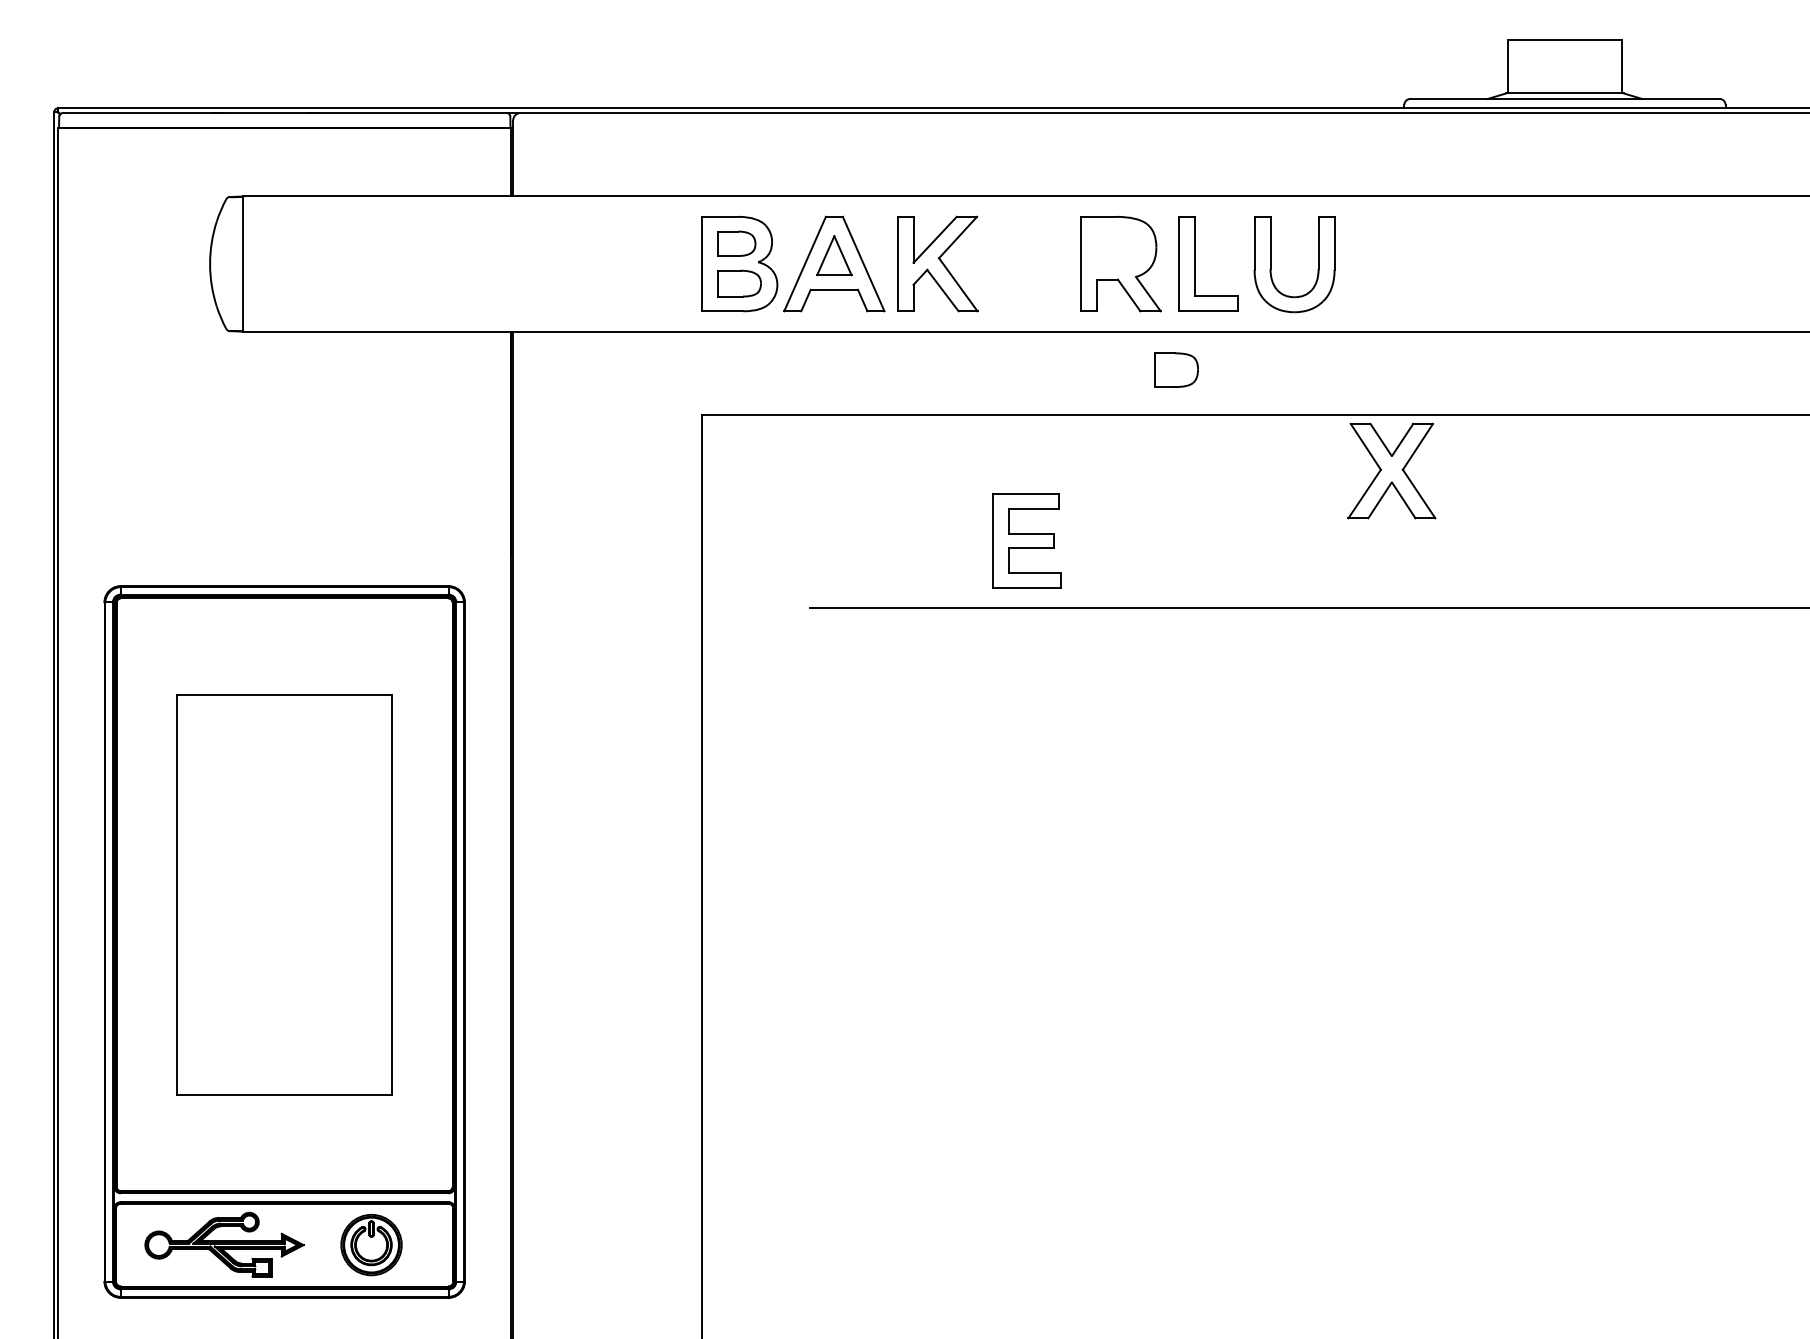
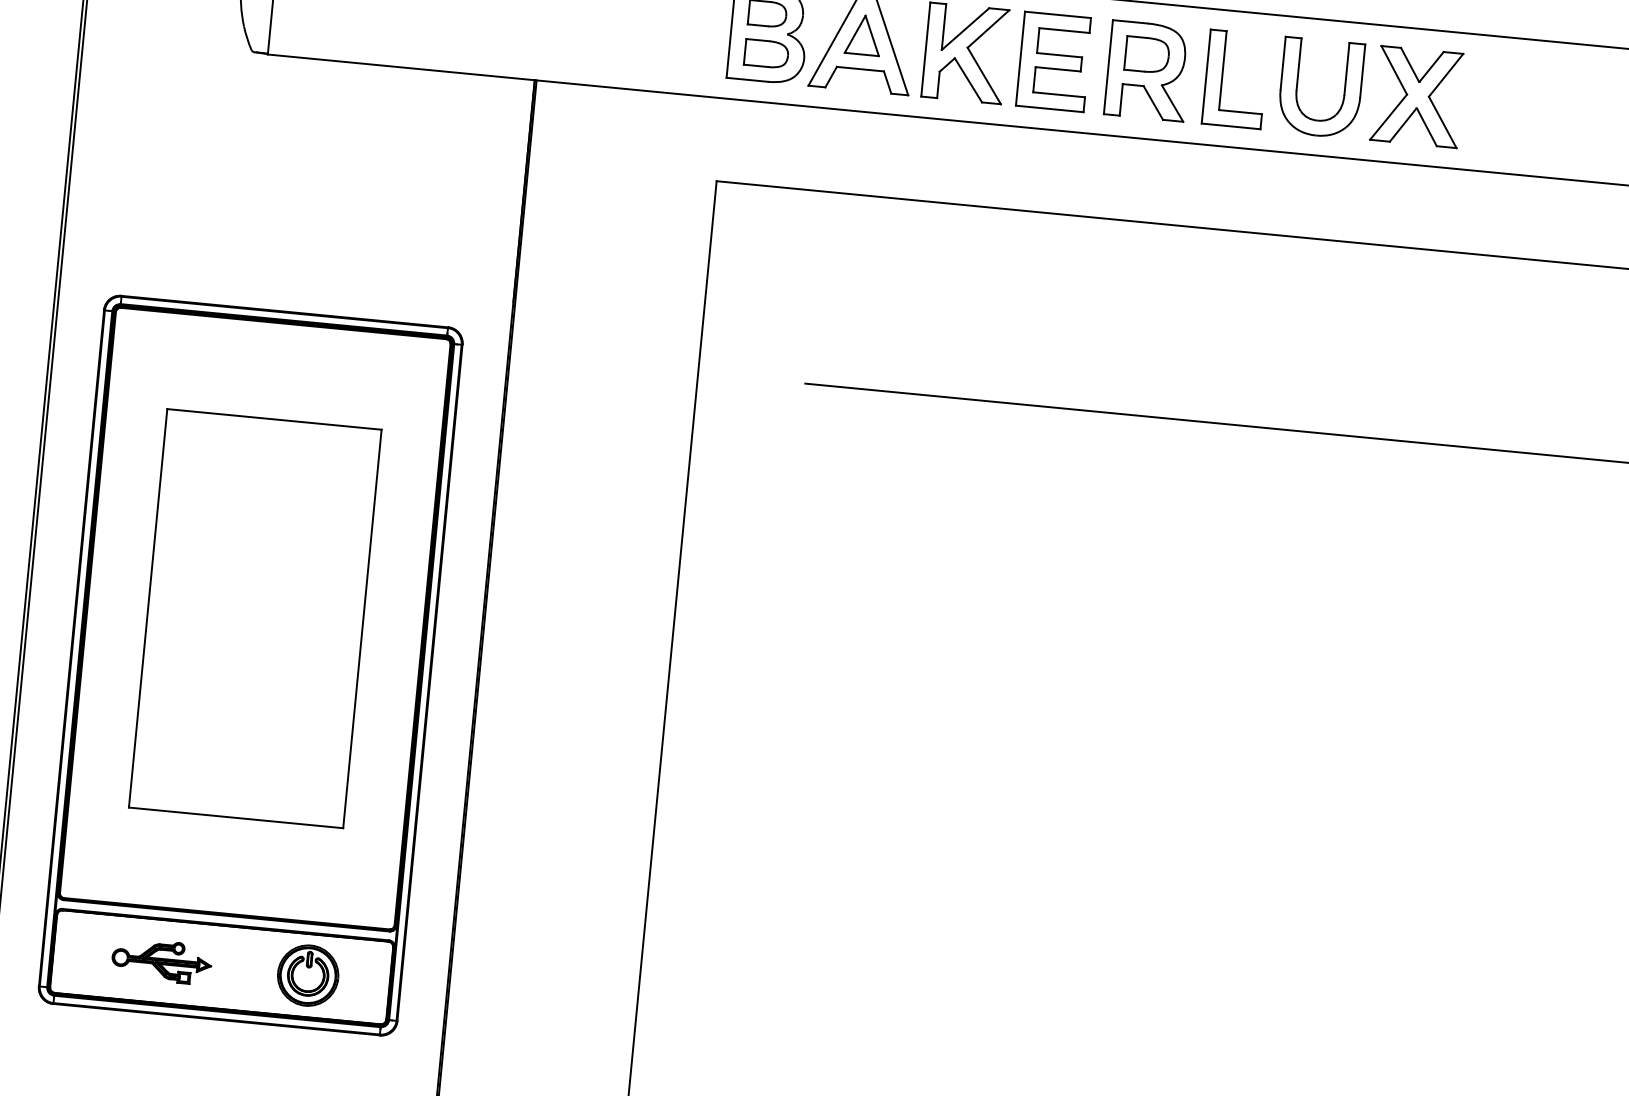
part: (1176, 369) -> (1147, 54), moved
part: (1391, 470) -> (1417, 96), moved
part: (1026, 540) -> (1054, 61), moved
part: (224, 1244) -> (161, 960), size x0.62

